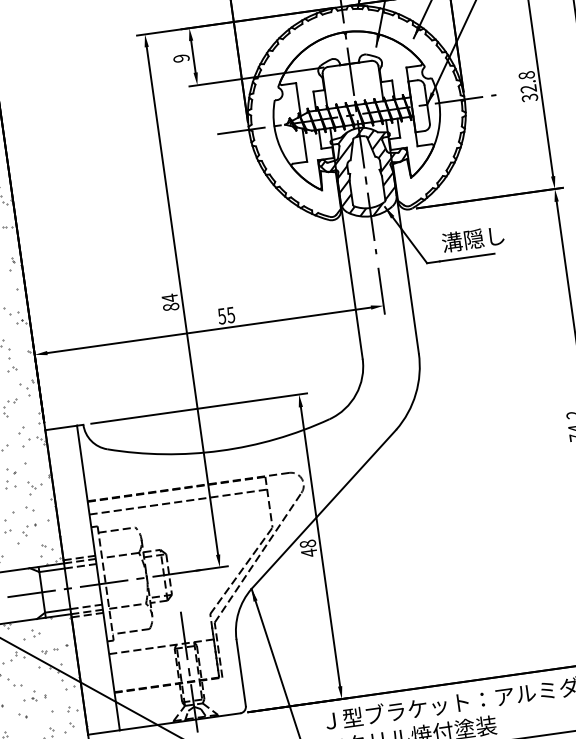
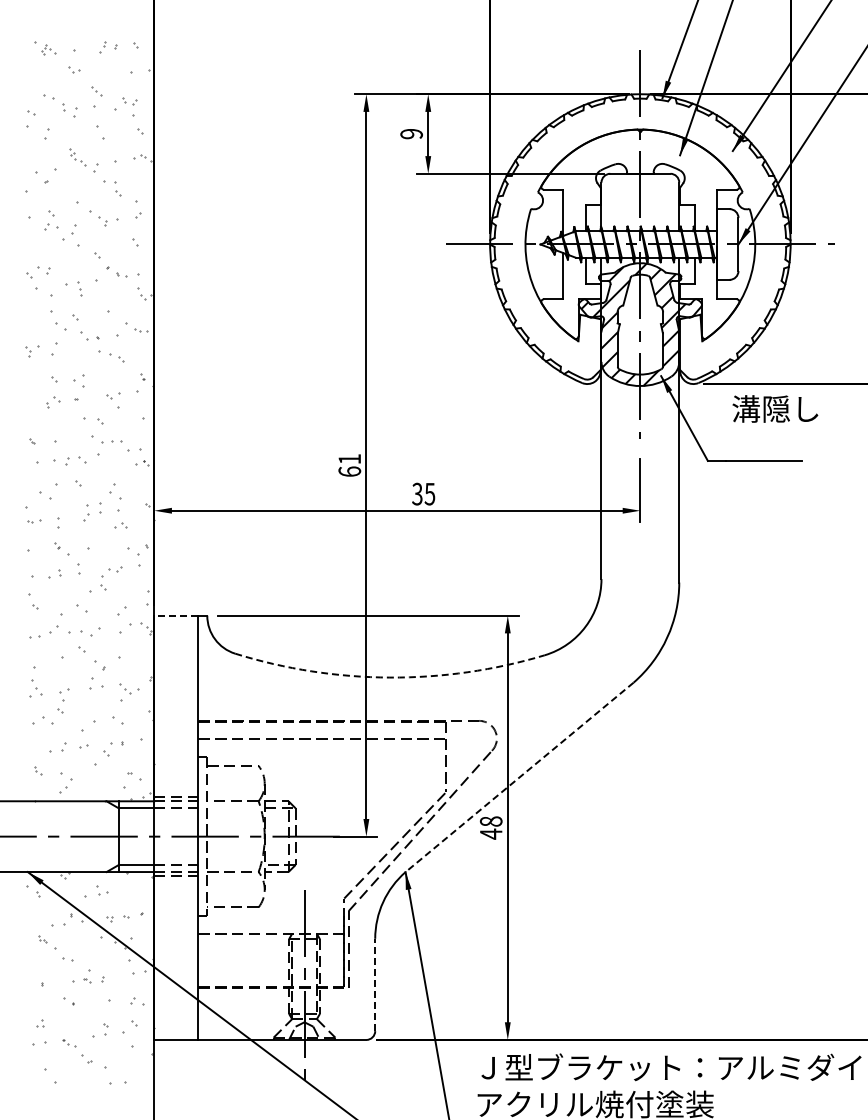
text: (473, 238) -> (775, 408), moved
text: (170, 301) -> (349, 464), 84 -> 61
text: (221, 315) -> (417, 493), 55 -> 35
line: (60, 427) -> (175, 615), solid -> dashed
arc: (220, 450) -> (389, 677), solid -> dashed
line: (323, 509) -> (519, 777), solid -> dashed
line: (241, 672) -> (375, 984), solid -> dashed

